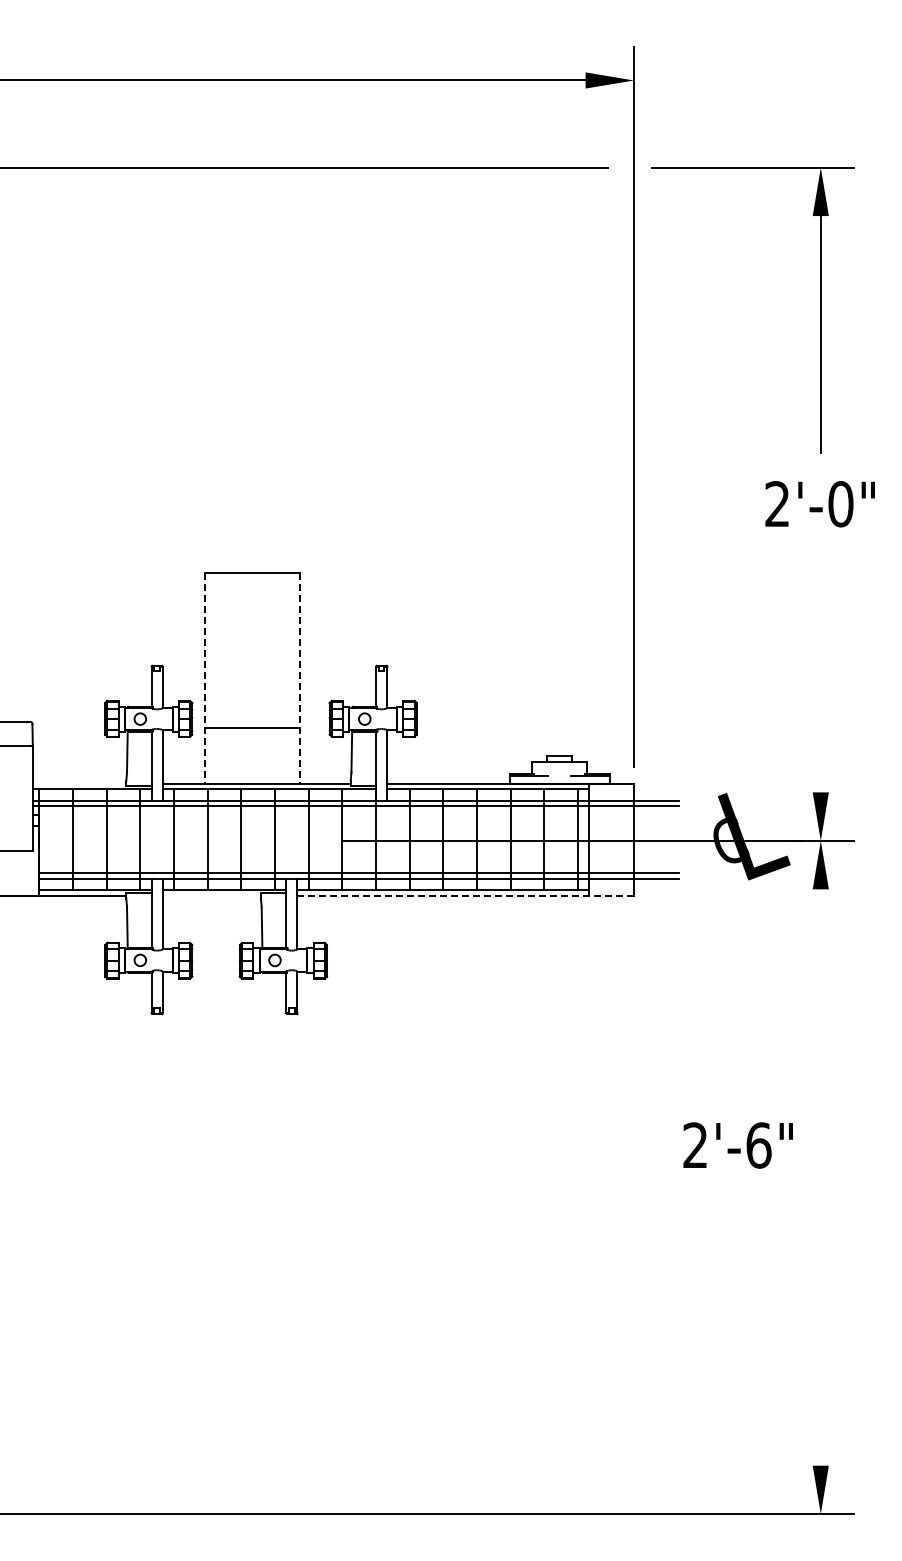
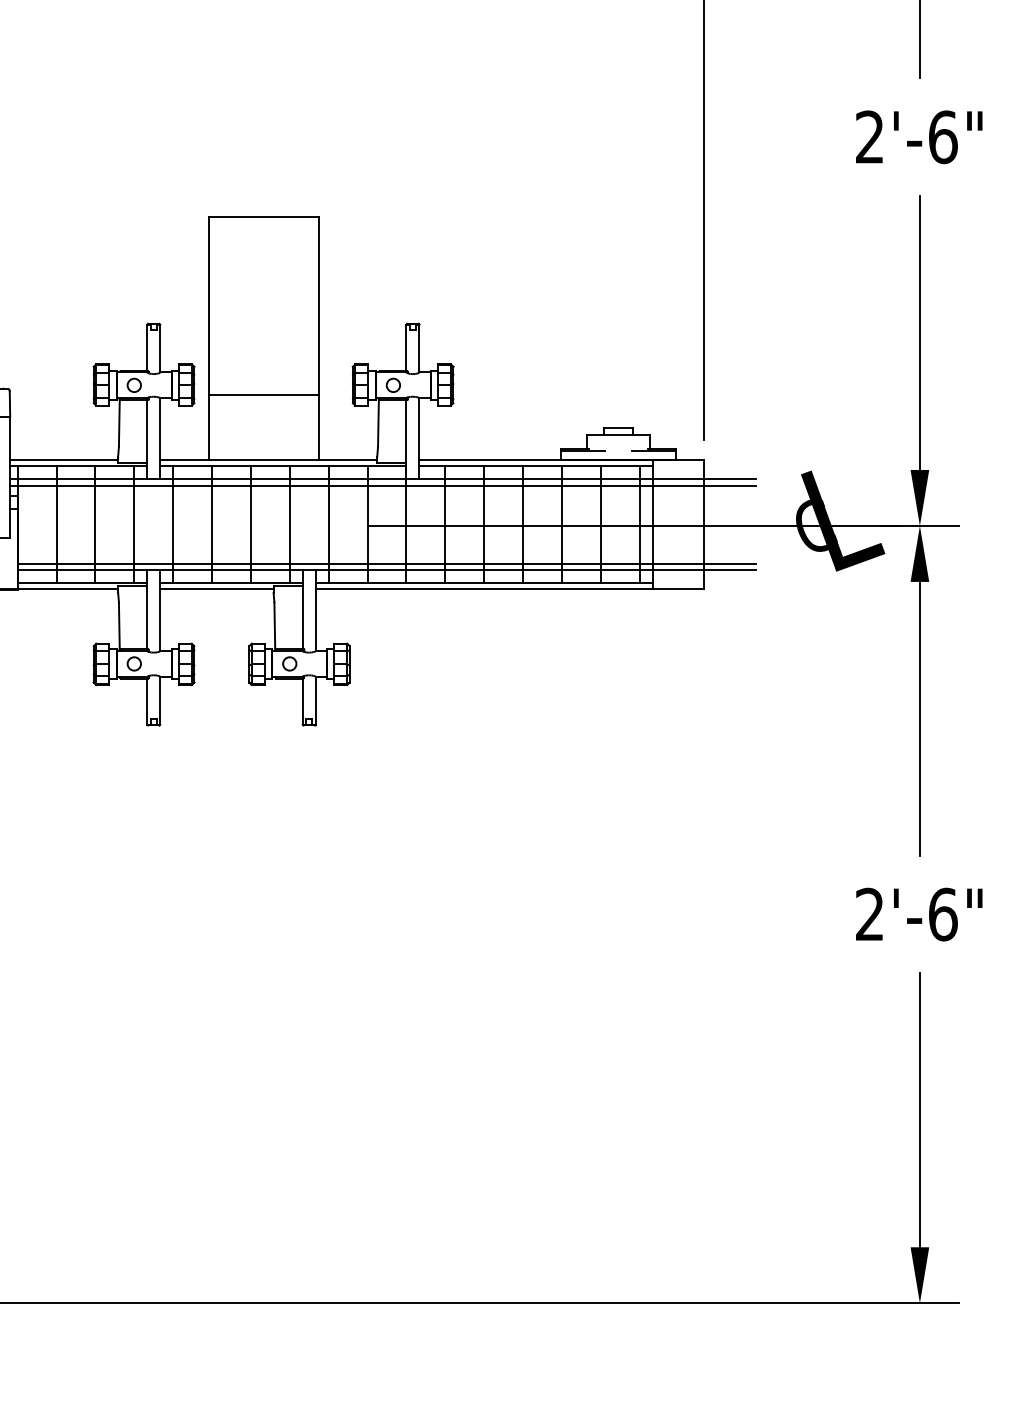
text: (840, 504) -> (942, 137), 2'-0" -> 2'-6"
line: (820, 673) -> (919, 332), added
line: (204, 678) -> (208, 338), dashed -> solid
line: (300, 678) -> (319, 338), dashed -> solid
line: (79, 783) -> (64, 459), added
line: (211, 895) -> (216, 589), added
line: (465, 895) -> (509, 589), dashed -> solid
line: (820, 1007) -> (919, 718), added
text: (737, 1145) -> (918, 914), moved
line: (820, 1346) -> (919, 1109), added

